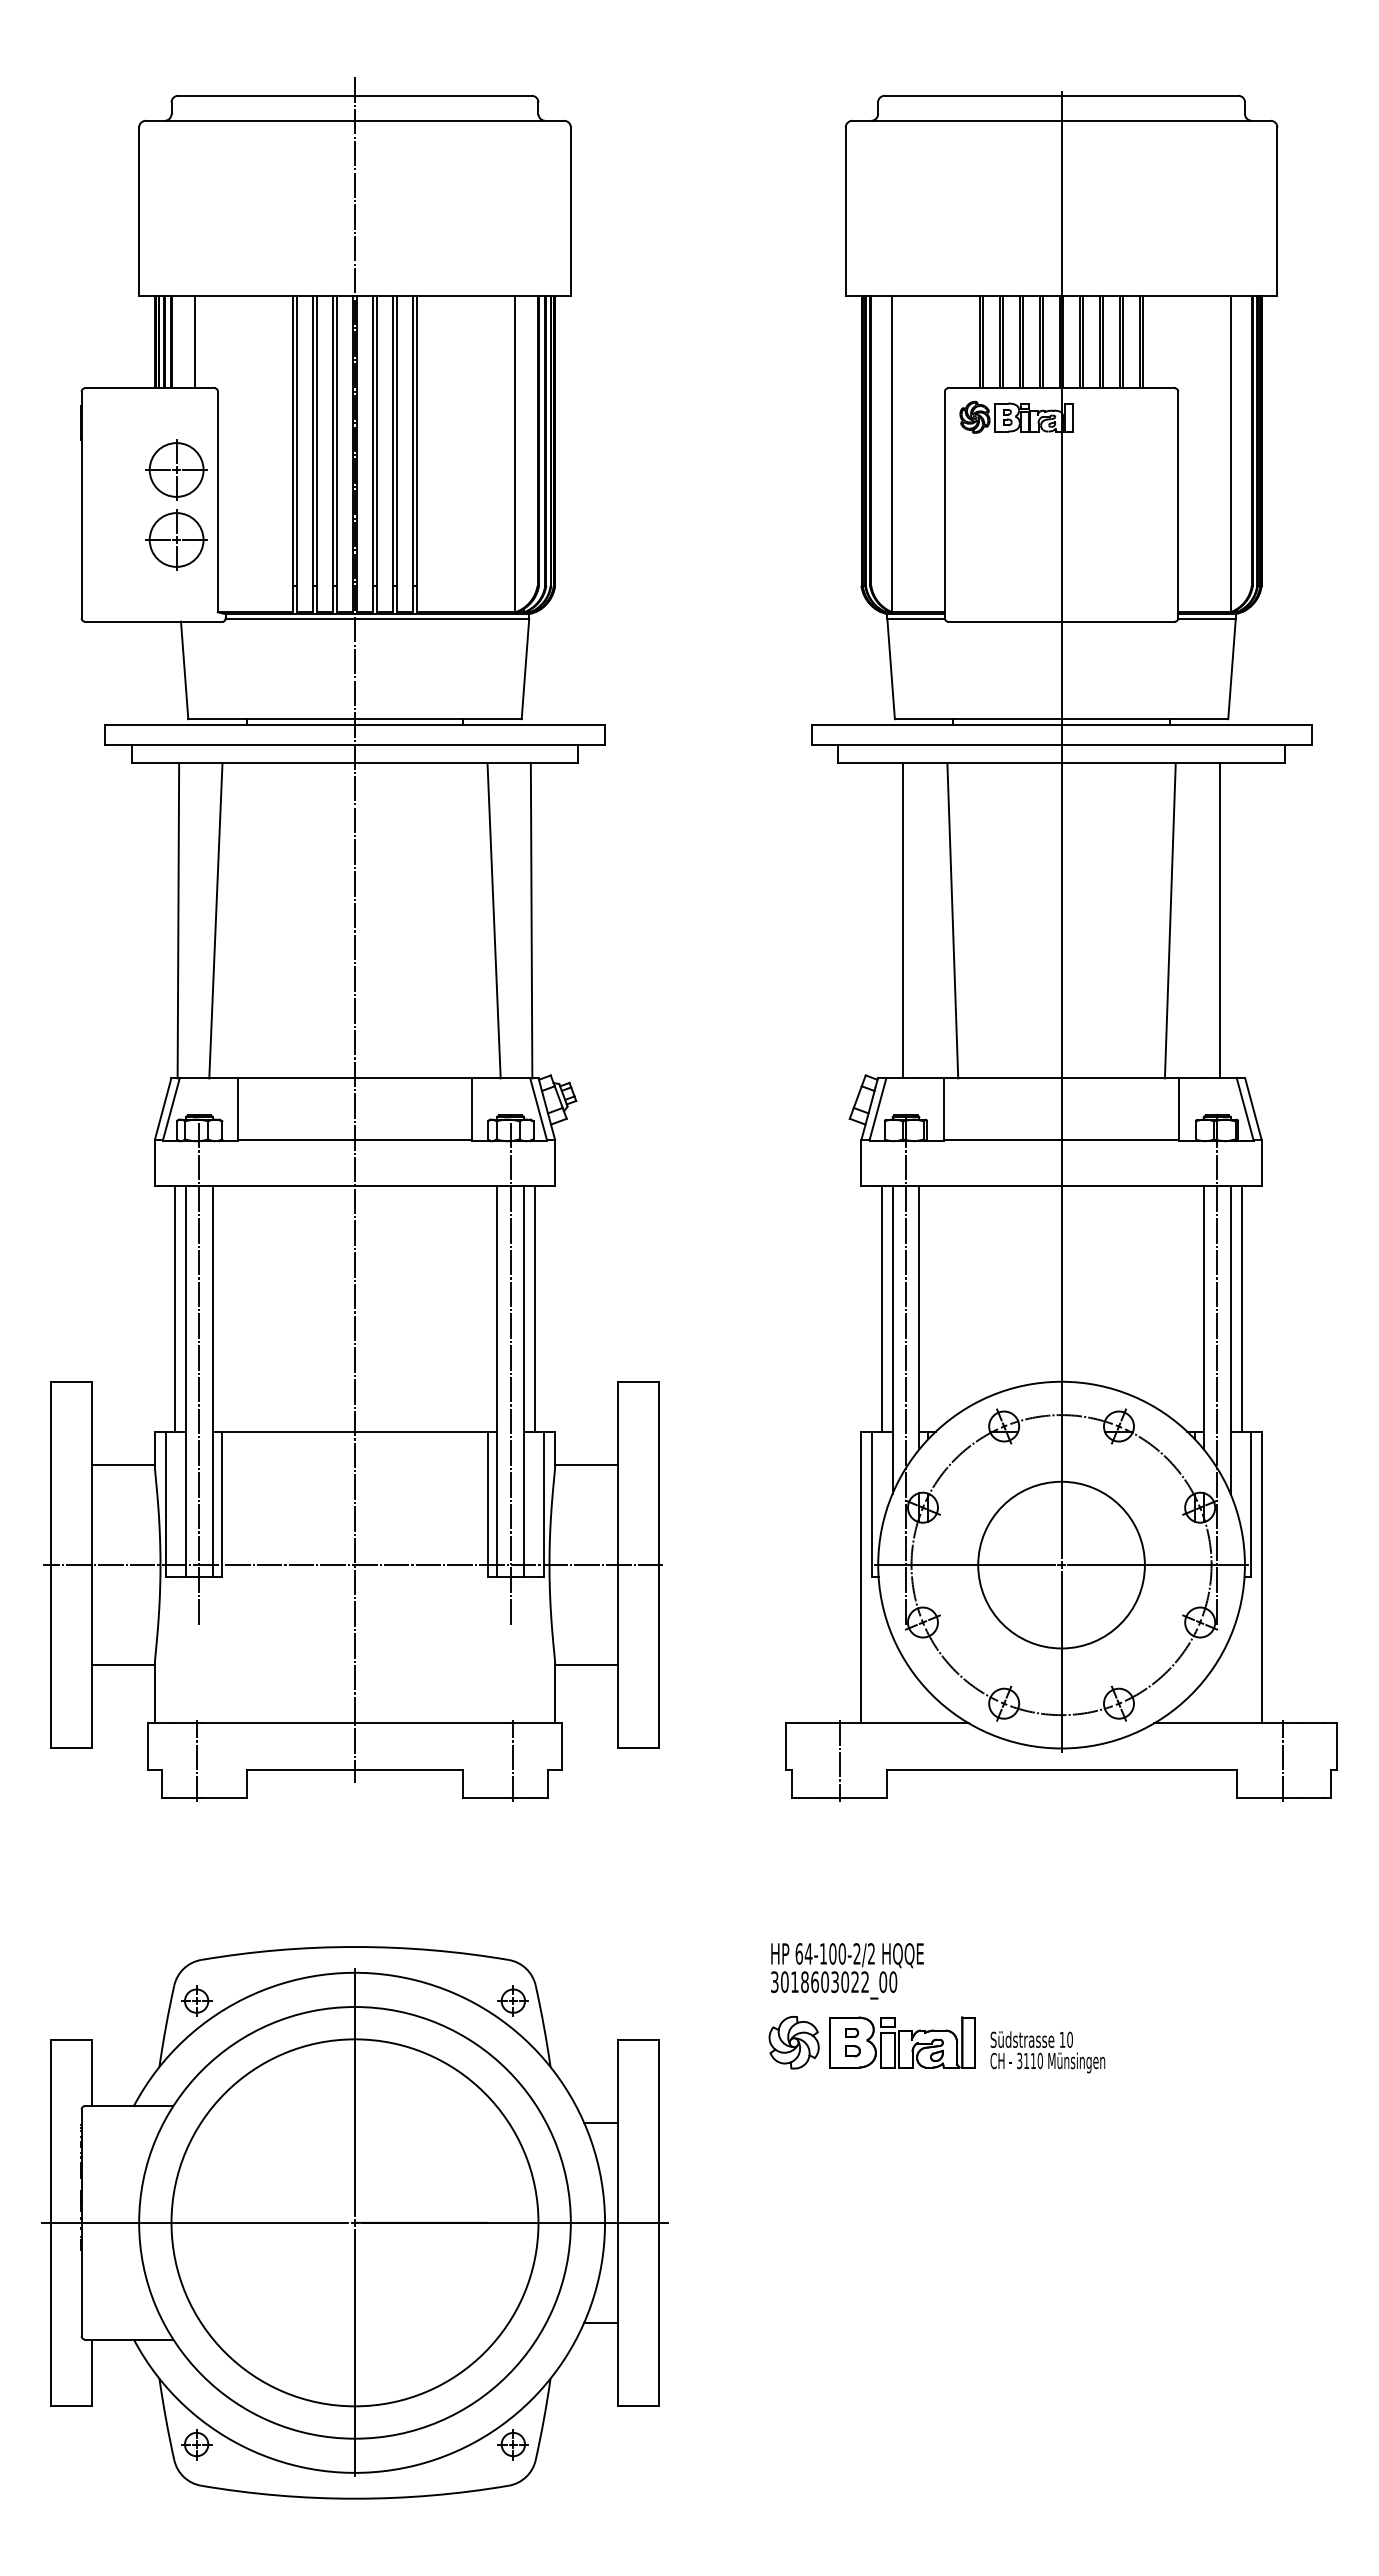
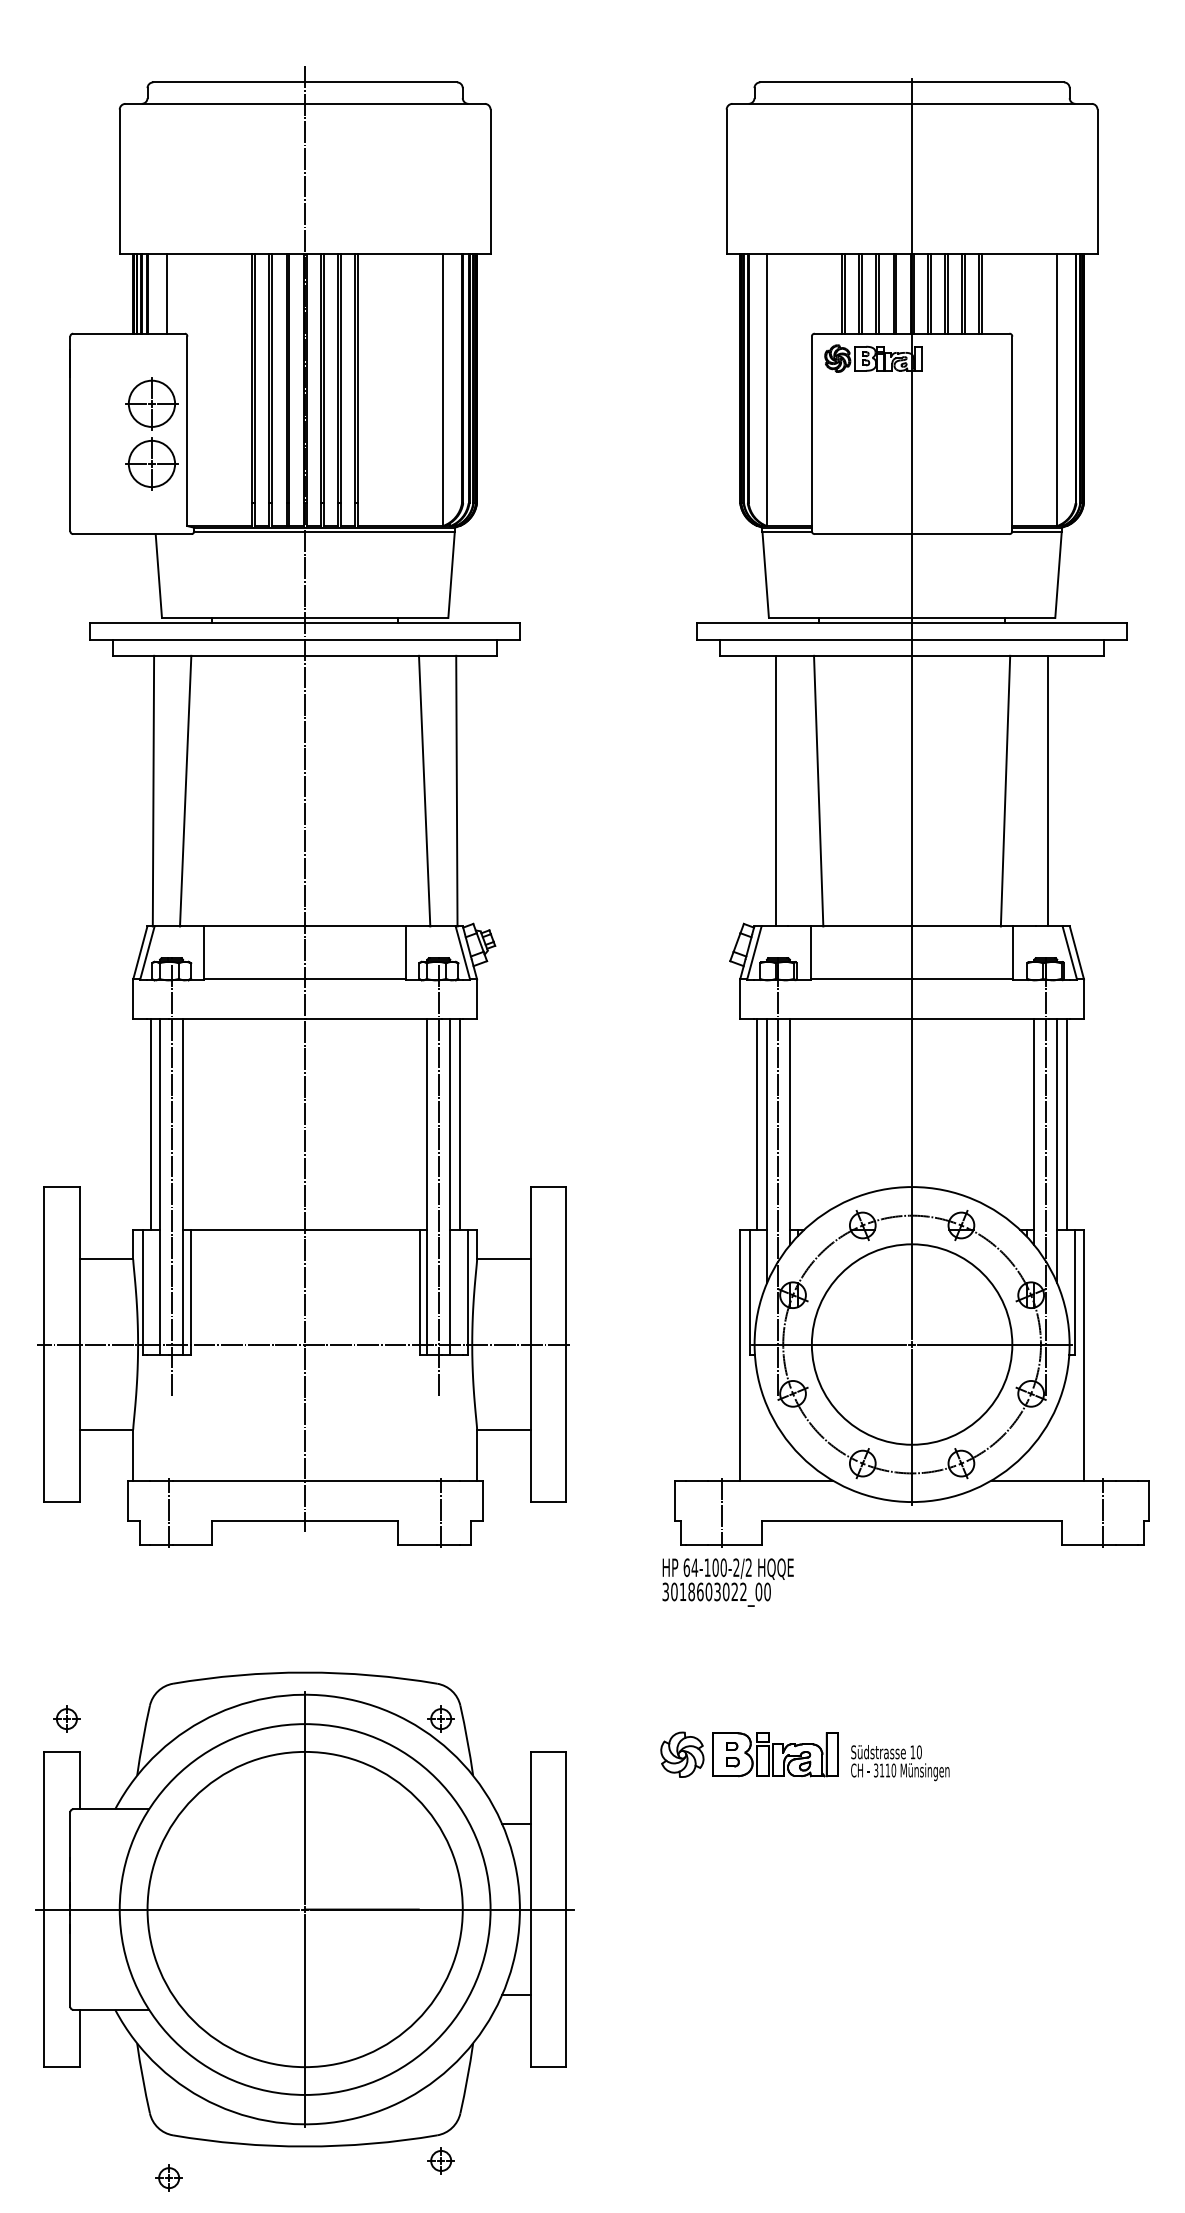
circle: (1061, 1564) -> (912, 1344), size x1.4
text: (847, 1971) -> (728, 1582), moved
part: (196, 2000) -> (66, 1718), moved
part: (196, 2444) -> (169, 2178), moved
part: (512, 2444) -> (440, 2160), moved

